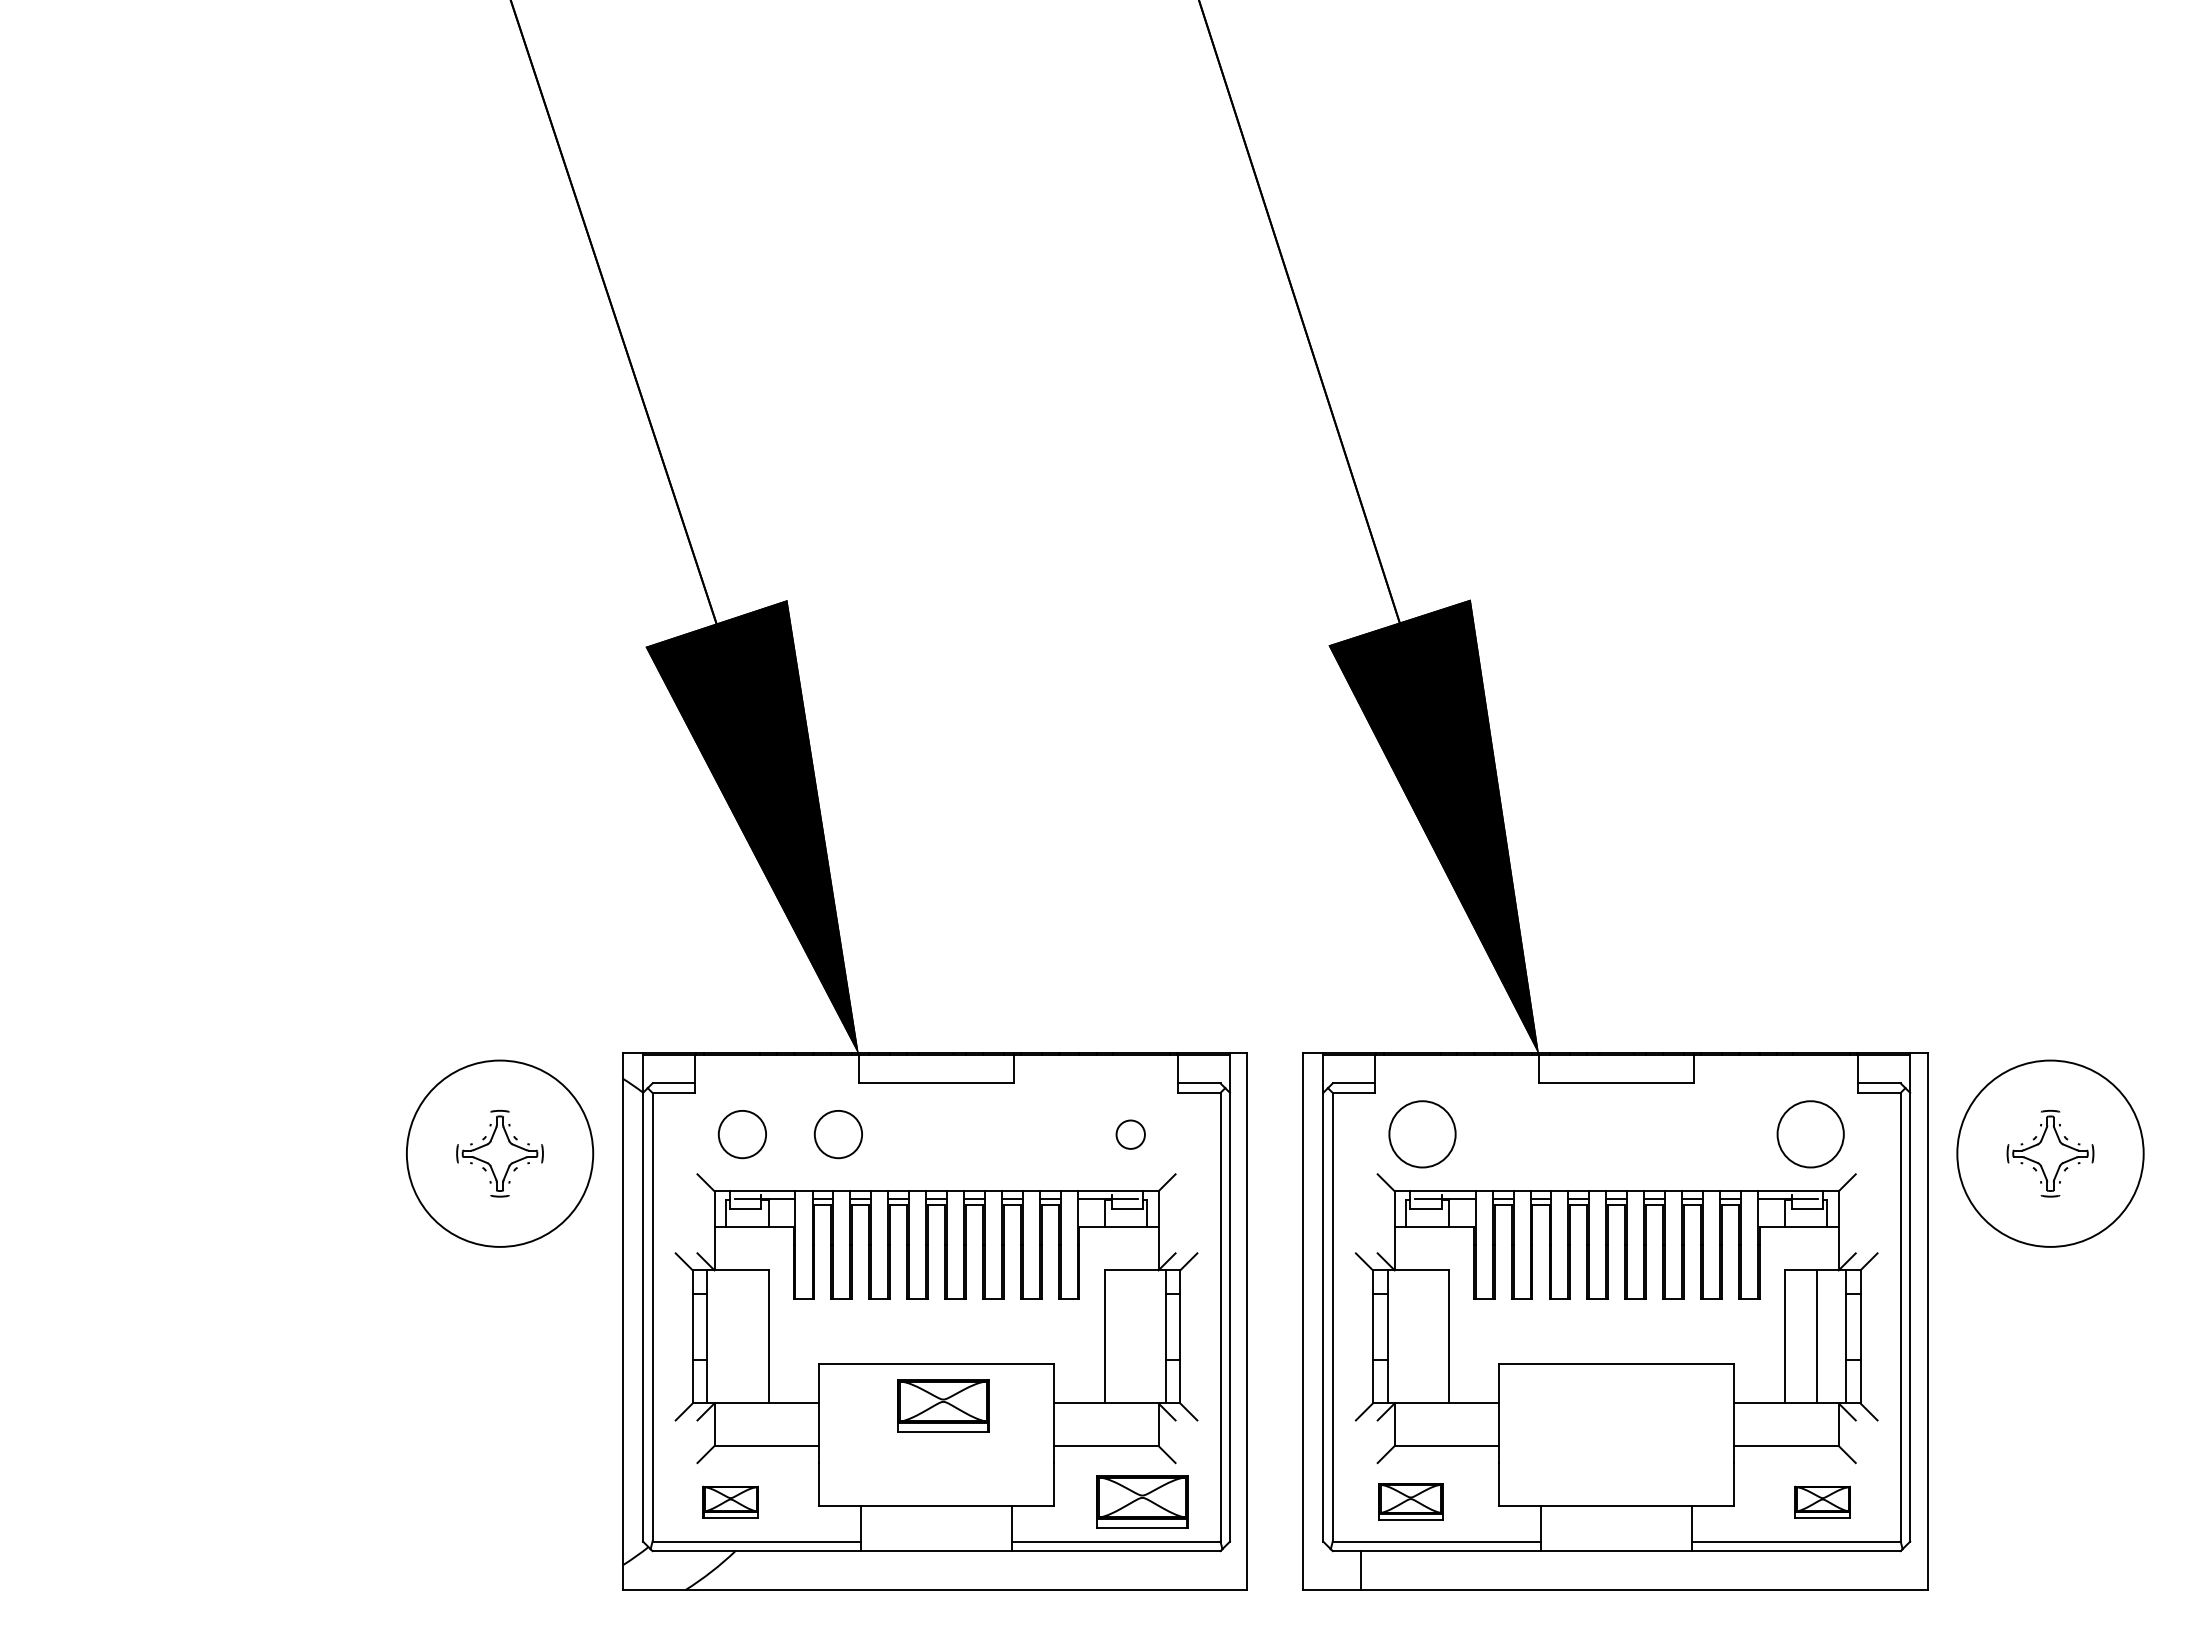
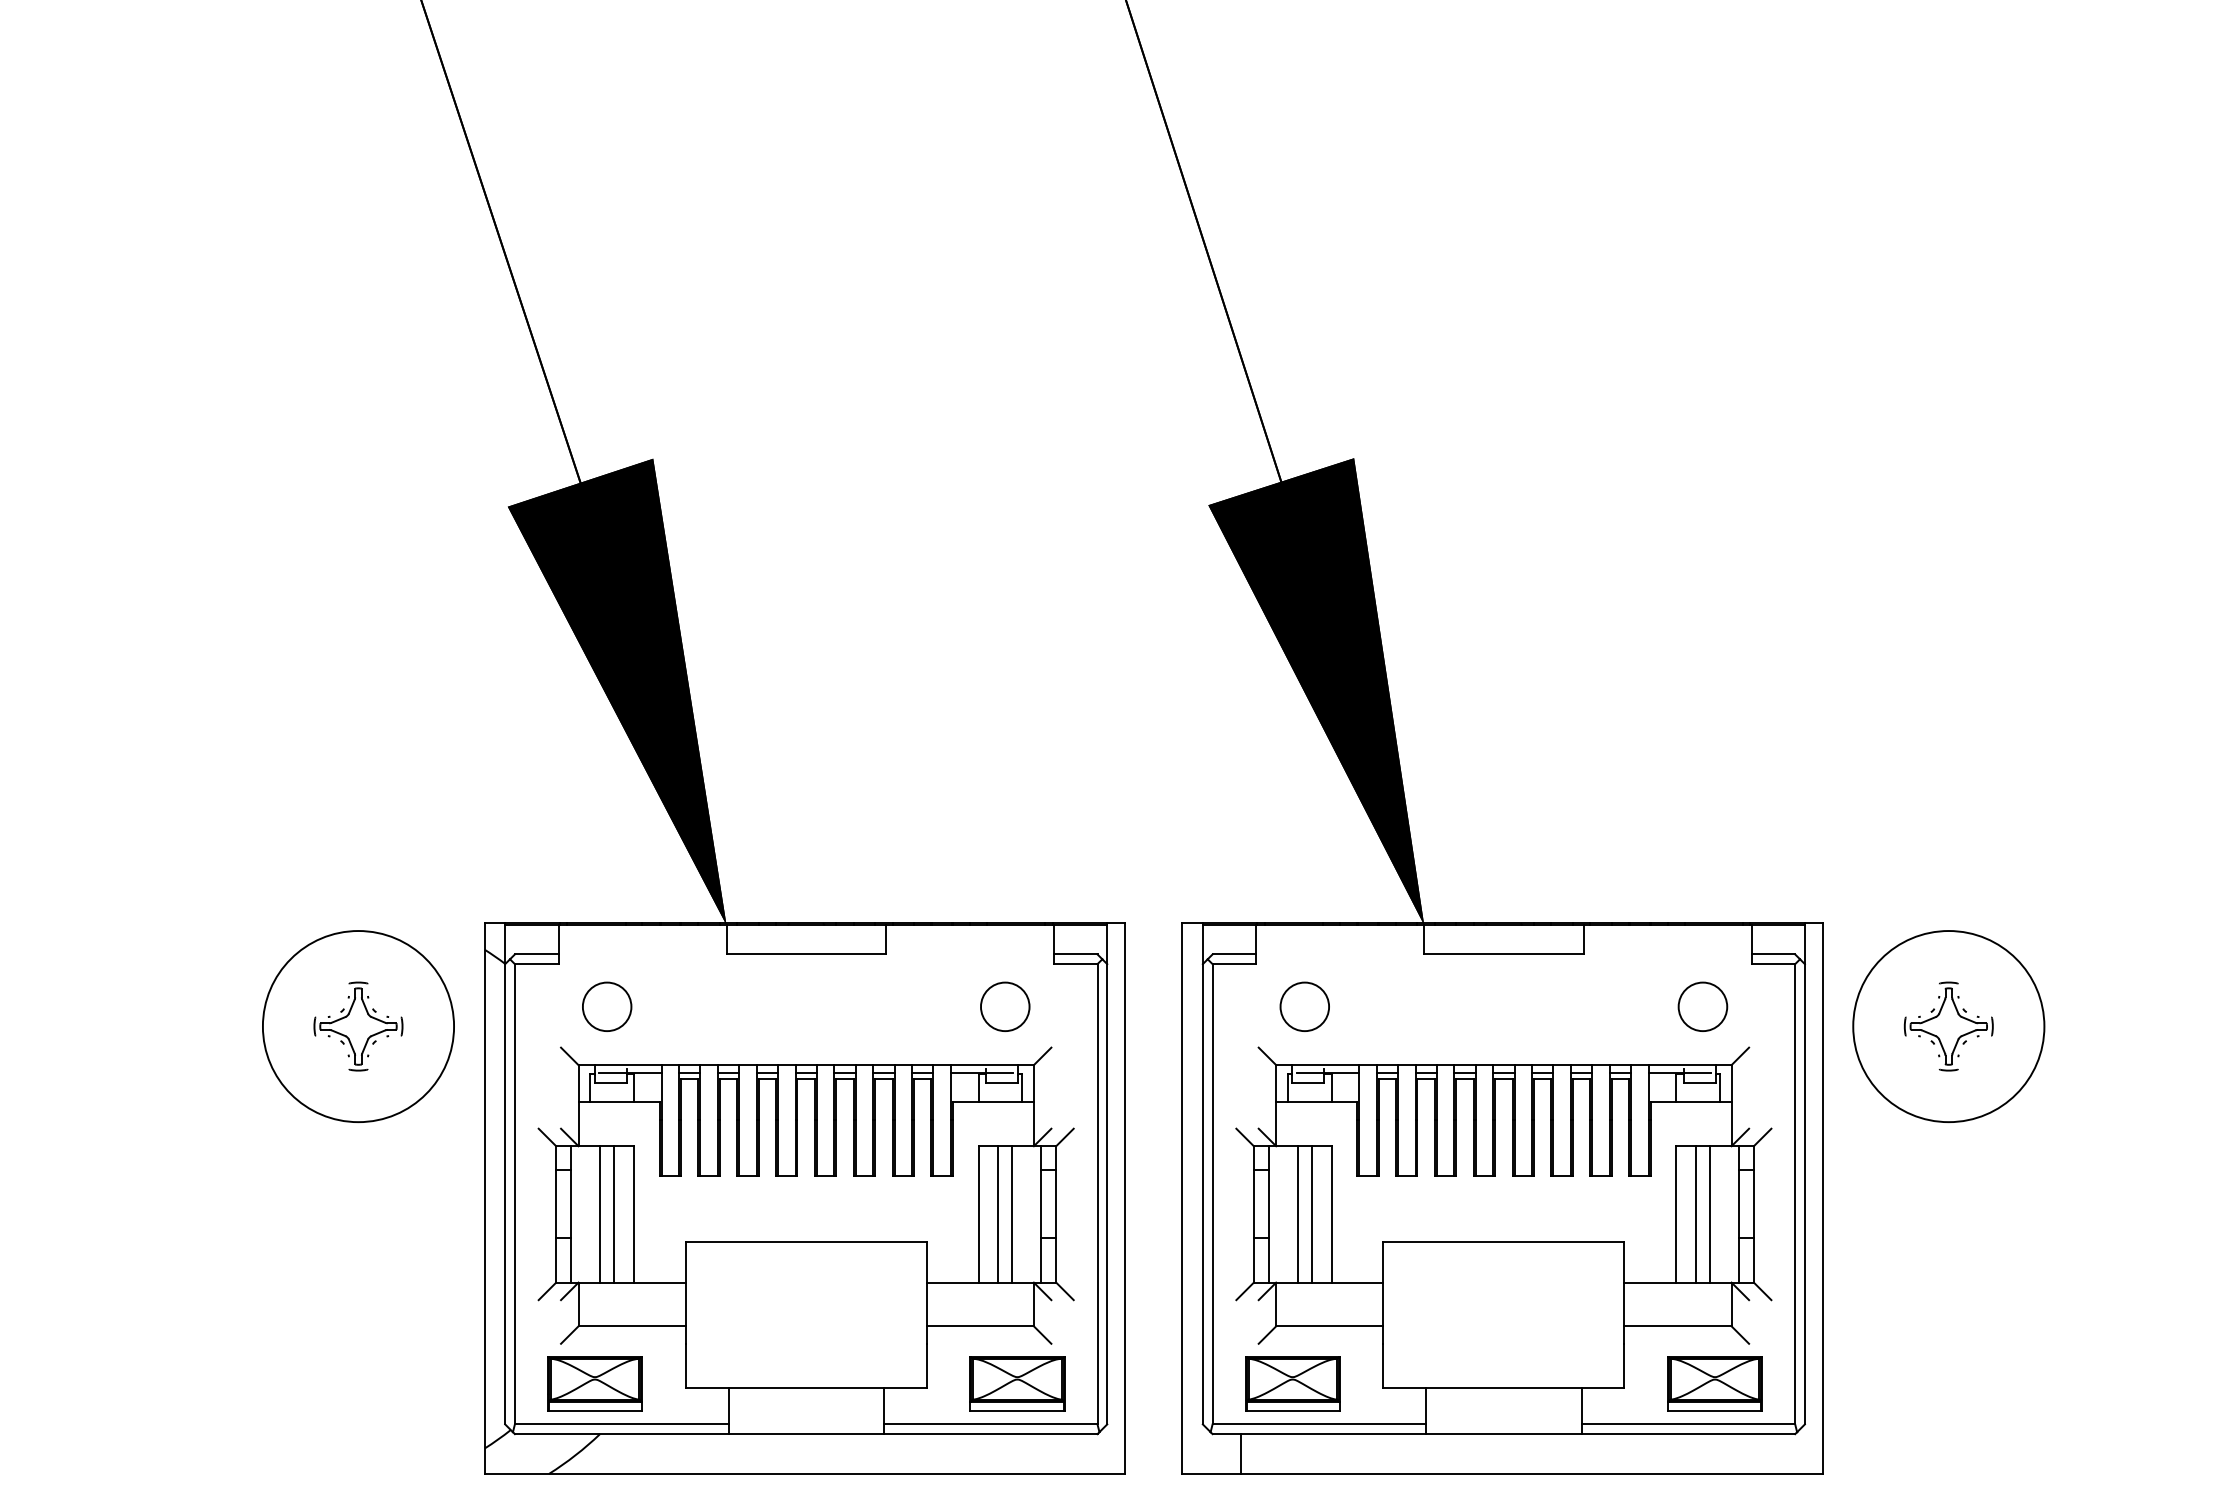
circle: (837, 1134) -> (704, 1006), removed
circle: (1130, 1134) -> (1005, 1006), size x1.67
circle: (1422, 1134) -> (1304, 1006), size x0.71
circle: (1810, 1134) -> (1702, 1006), size x0.71
line: (735, 1336) -> (600, 1214), added
line: (749, 1336) -> (614, 1214), added
line: (1123, 1336) -> (997, 1214), added
line: (1137, 1336) -> (1012, 1214), added
line: (1416, 1336) -> (1298, 1214), added
line: (1429, 1336) -> (1311, 1214), added
line: (1803, 1336) -> (1695, 1214), added
part: (943, 1405) -> (813, 1284), removed
part: (730, 1501) -> (594, 1383), size x1.67
part: (1410, 1501) -> (1292, 1383), size x1.43
part: (1822, 1501) -> (1714, 1383), size x1.67

